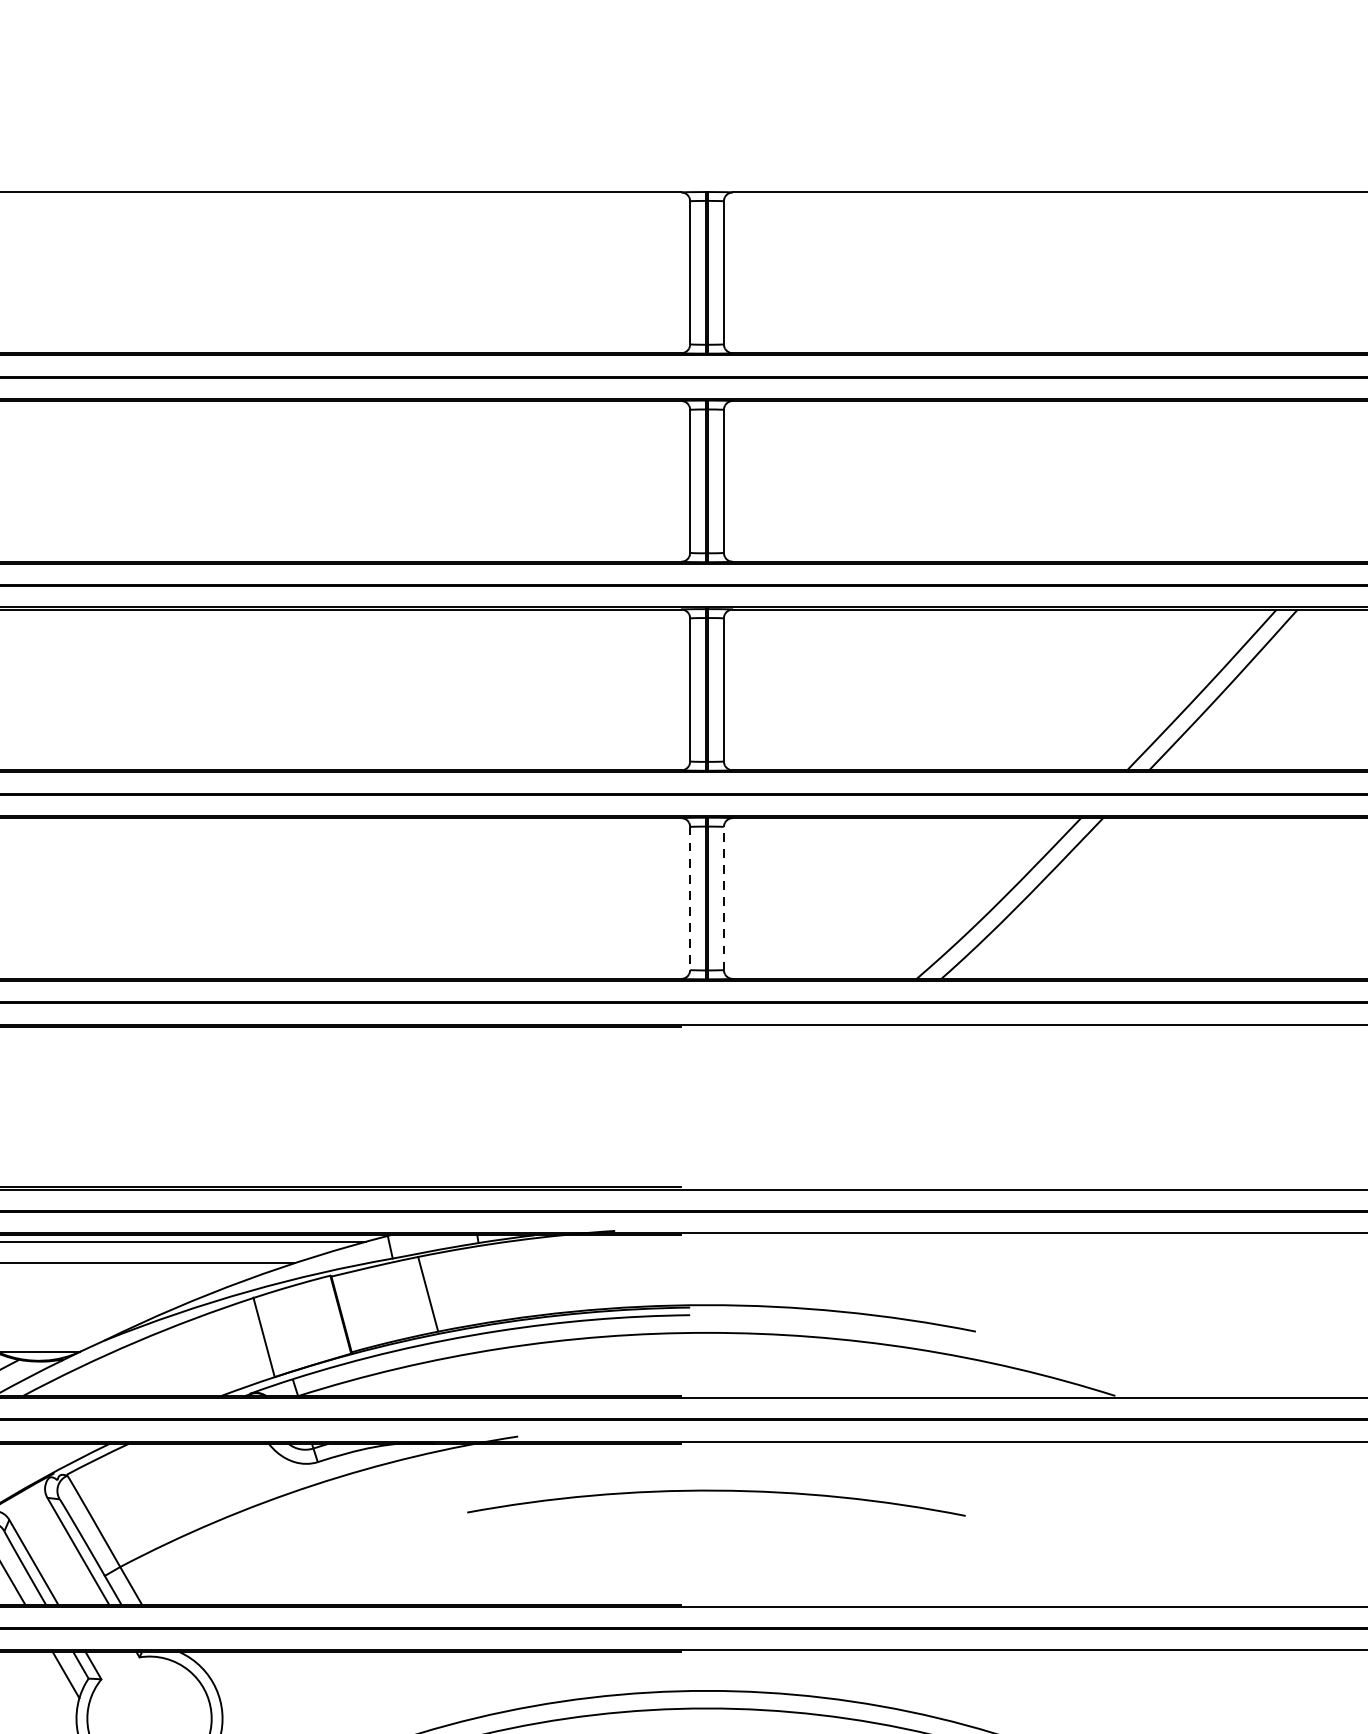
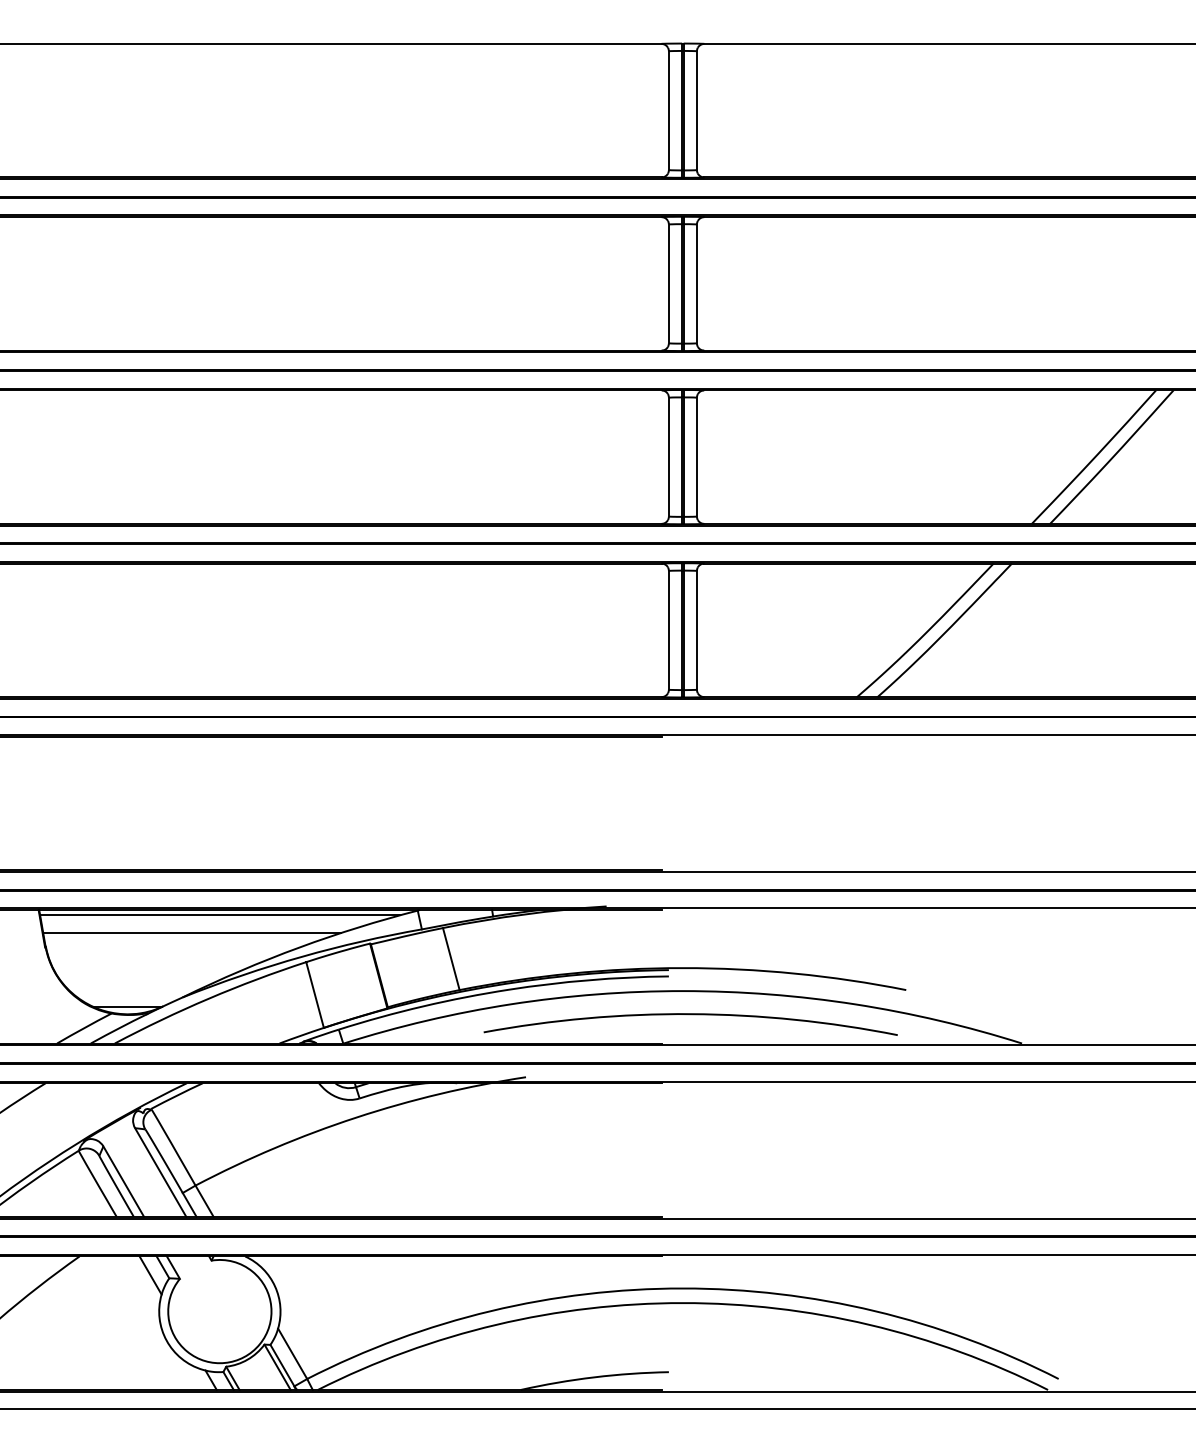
line: (723, 897) -> (696, 629), dashed -> solid
line: (689, 898) -> (668, 630), dashed -> solid
curve: (716, 1492) -> (690, 1015), moved

